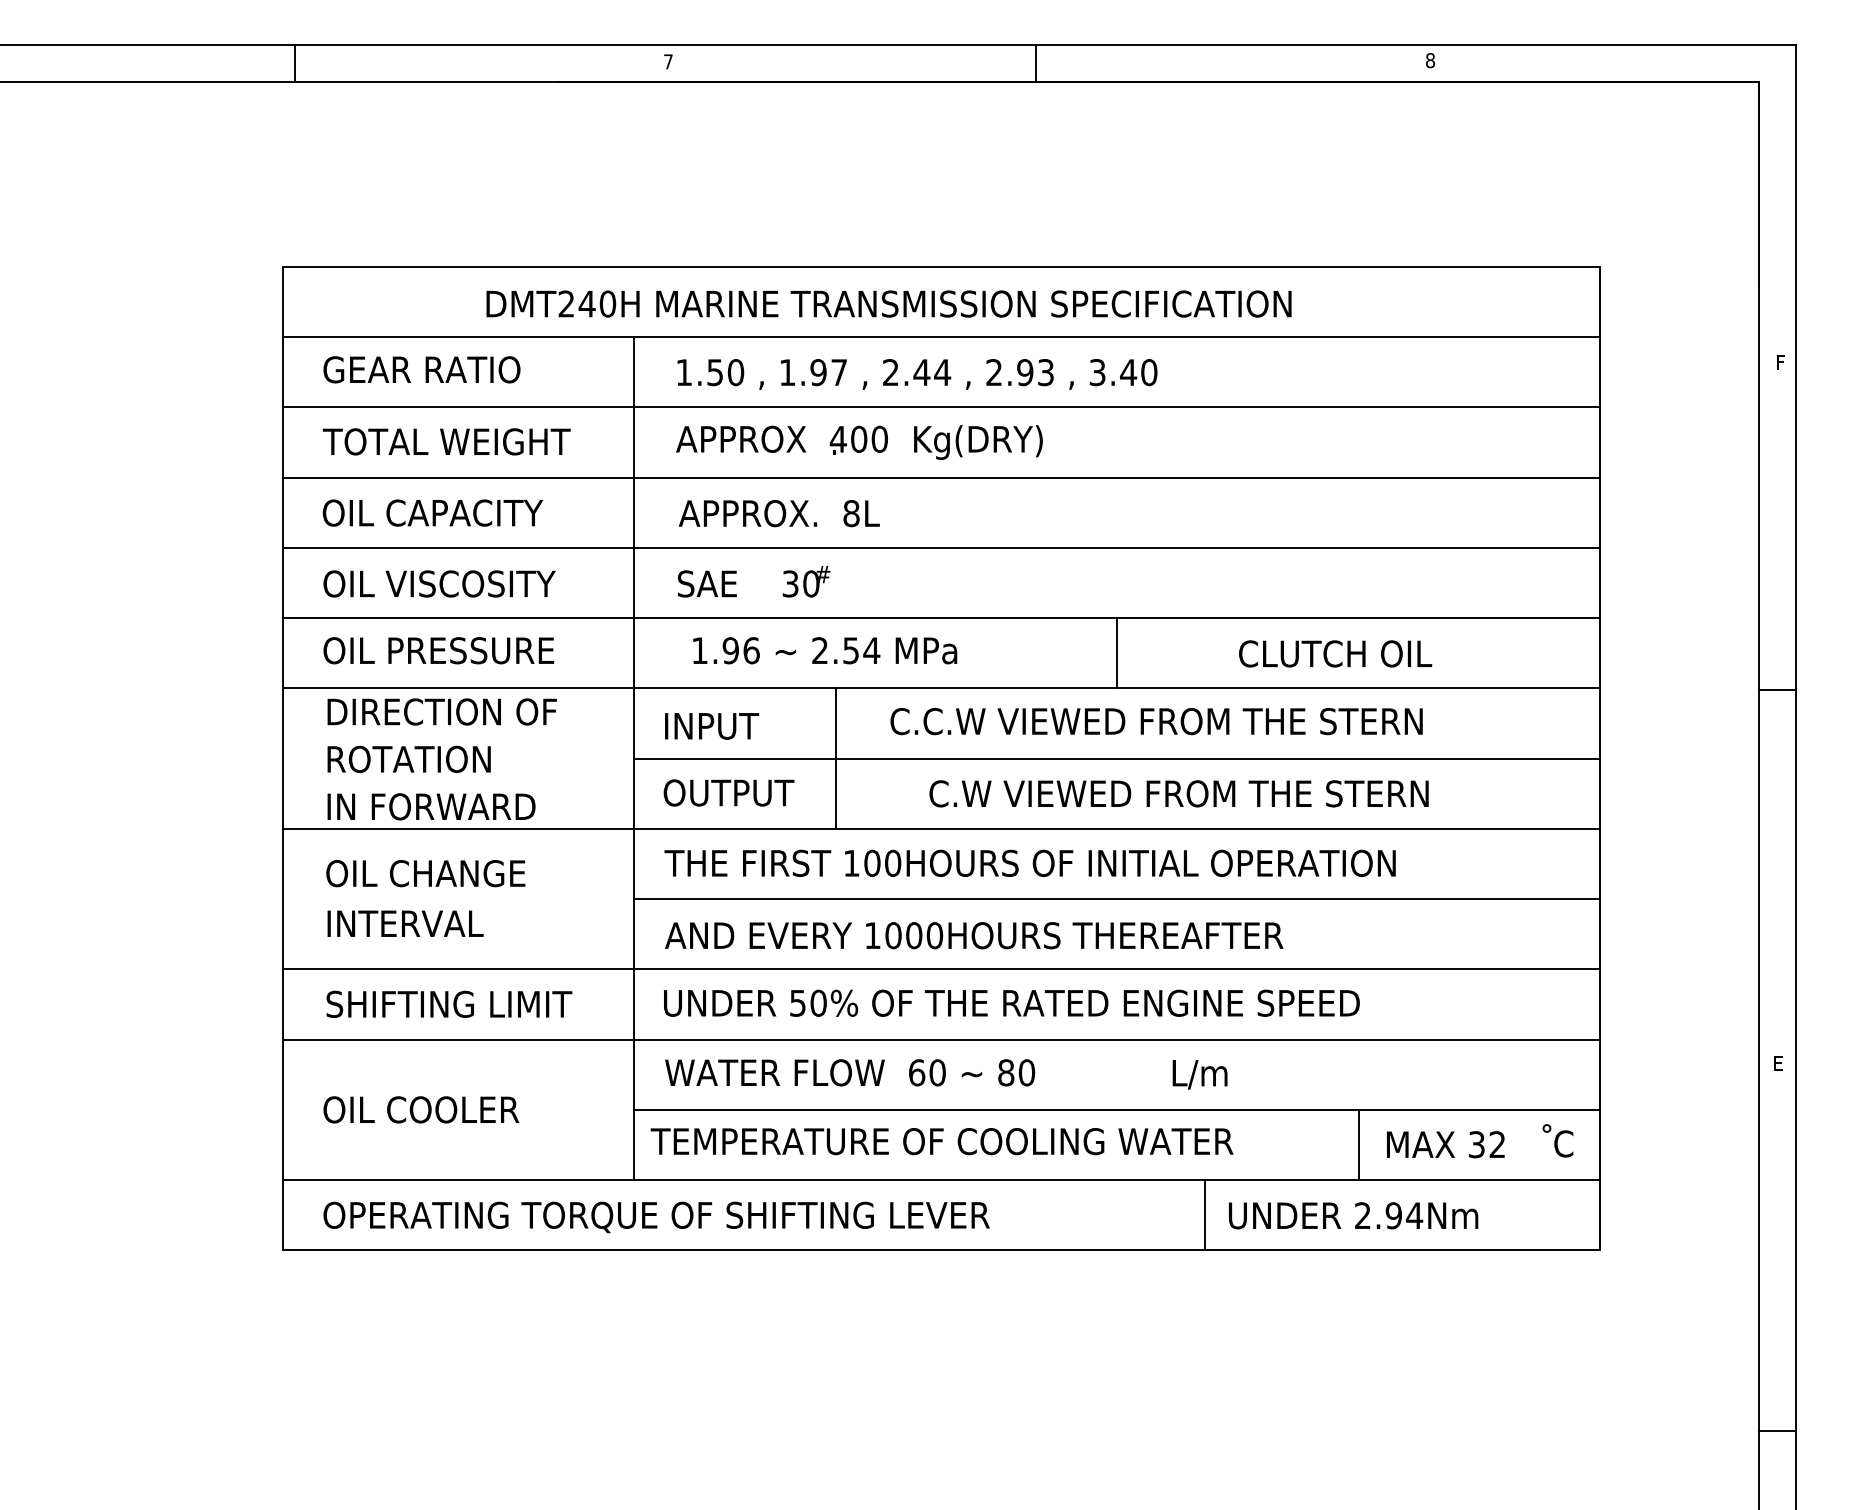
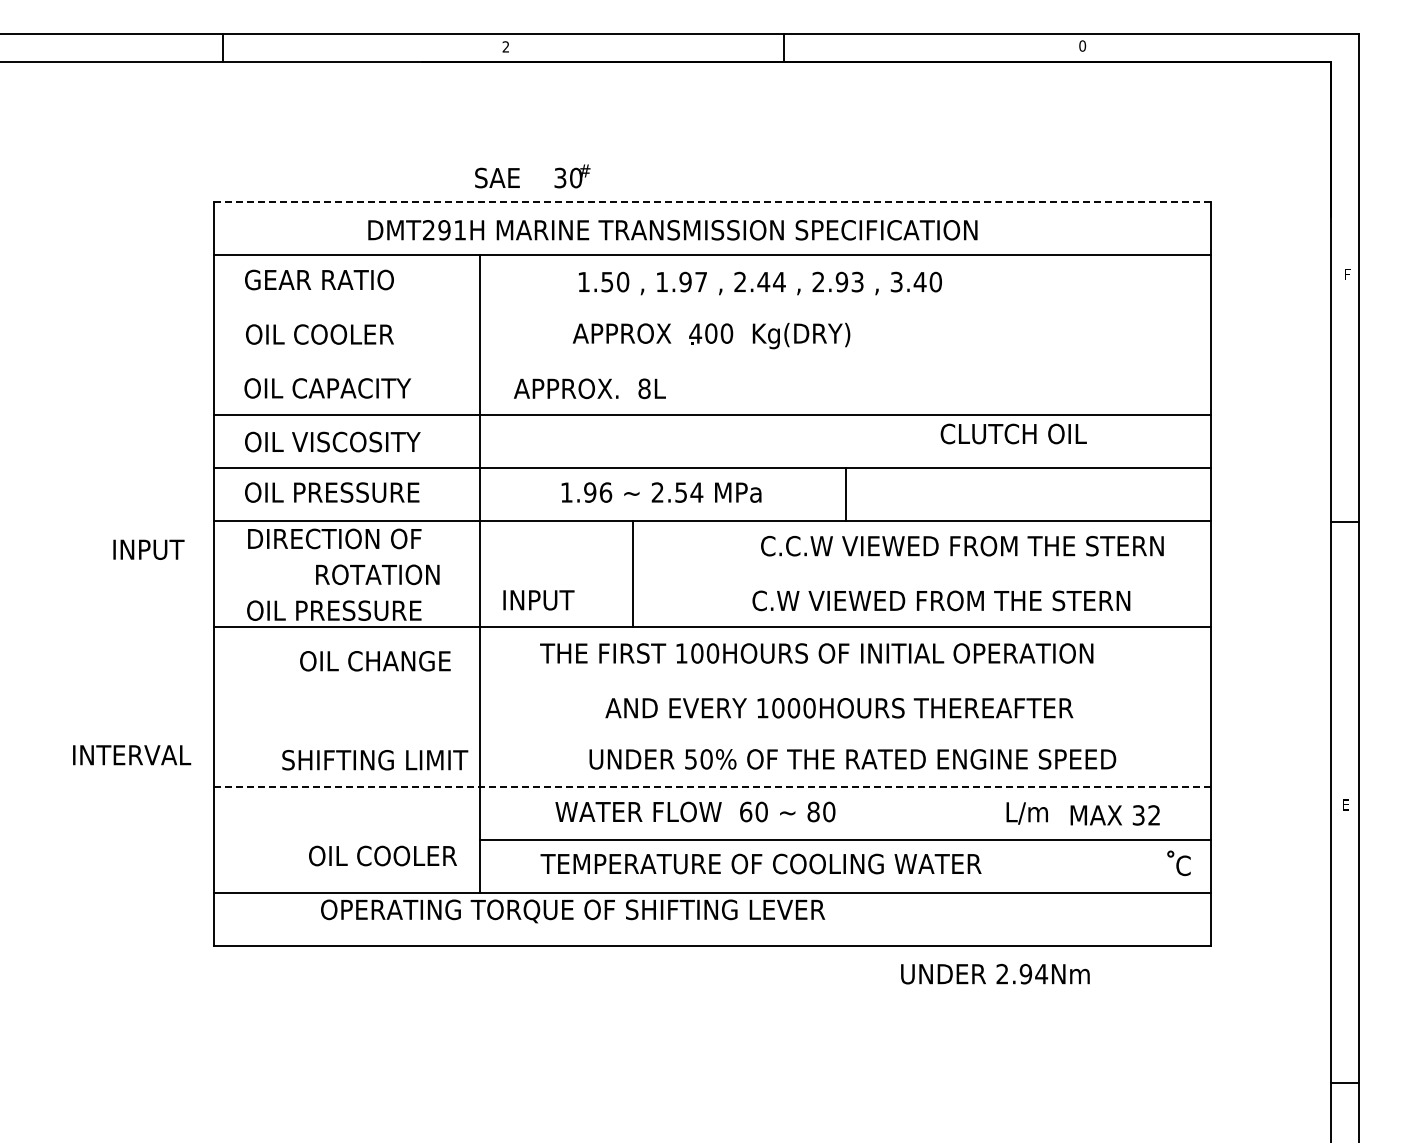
text: (1430, 59) -> (1082, 45), 8 -> 0
text: (667, 61) -> (505, 46), 7 -> 2
line: (942, 267) -> (713, 202), solid -> dashed
text: (597, 304) -> (452, 230), DMT240H -> DMT291H
text: (917, 374) -> (760, 283), moved
line: (941, 407) -> (712, 308), removed
text: (445, 441) -> (337, 334), TOTAL WEIGHT -> OIL COOLER
text: (859, 441) -> (711, 335), moved
line: (941, 477) -> (712, 361), removed
text: (753, 581) -> (532, 176), moved
text: (825, 650) -> (661, 492), moved
text: (1335, 653) -> (1013, 433), moved
text: (1156, 720) -> (962, 545), moved
text: (711, 725) -> (148, 549), moved
text: (408, 758) -> (377, 574), moved
line: (1117, 758) -> (845, 574), removed
text: (728, 793) -> (551, 600), OUTPUT -> INPUT
text: (1179, 793) -> (941, 600), moved
text: (441, 806) -> (334, 610), IN FORWARD -> OIL PRESSURE
text: (1029, 863) -> (816, 653), moved
text: (425, 873) -> (375, 661), moved
line: (1117, 899) -> (845, 680), removed
text: (406, 924) -> (132, 755), moved
text: (974, 936) -> (839, 708), moved
line: (941, 969) -> (712, 733), removed
text: (1011, 1003) -> (852, 759), moved
text: (449, 1004) -> (375, 760), moved
line: (942, 1039) -> (713, 786), solid -> dashed
text: (850, 1072) -> (695, 811), moved
text: (1199, 1074) -> (1026, 813), moved
text: (420, 1109) -> (382, 855), moved
text: (941, 1140) -> (760, 863), moved
line: (1358, 1144) -> (1028, 866), removed
text: (1444, 1144) -> (1114, 815), moved
line: (1205, 1214) -> (912, 919), removed
text: (1353, 1214) -> (995, 973), moved
text: (657, 1217) -> (573, 911), moved

